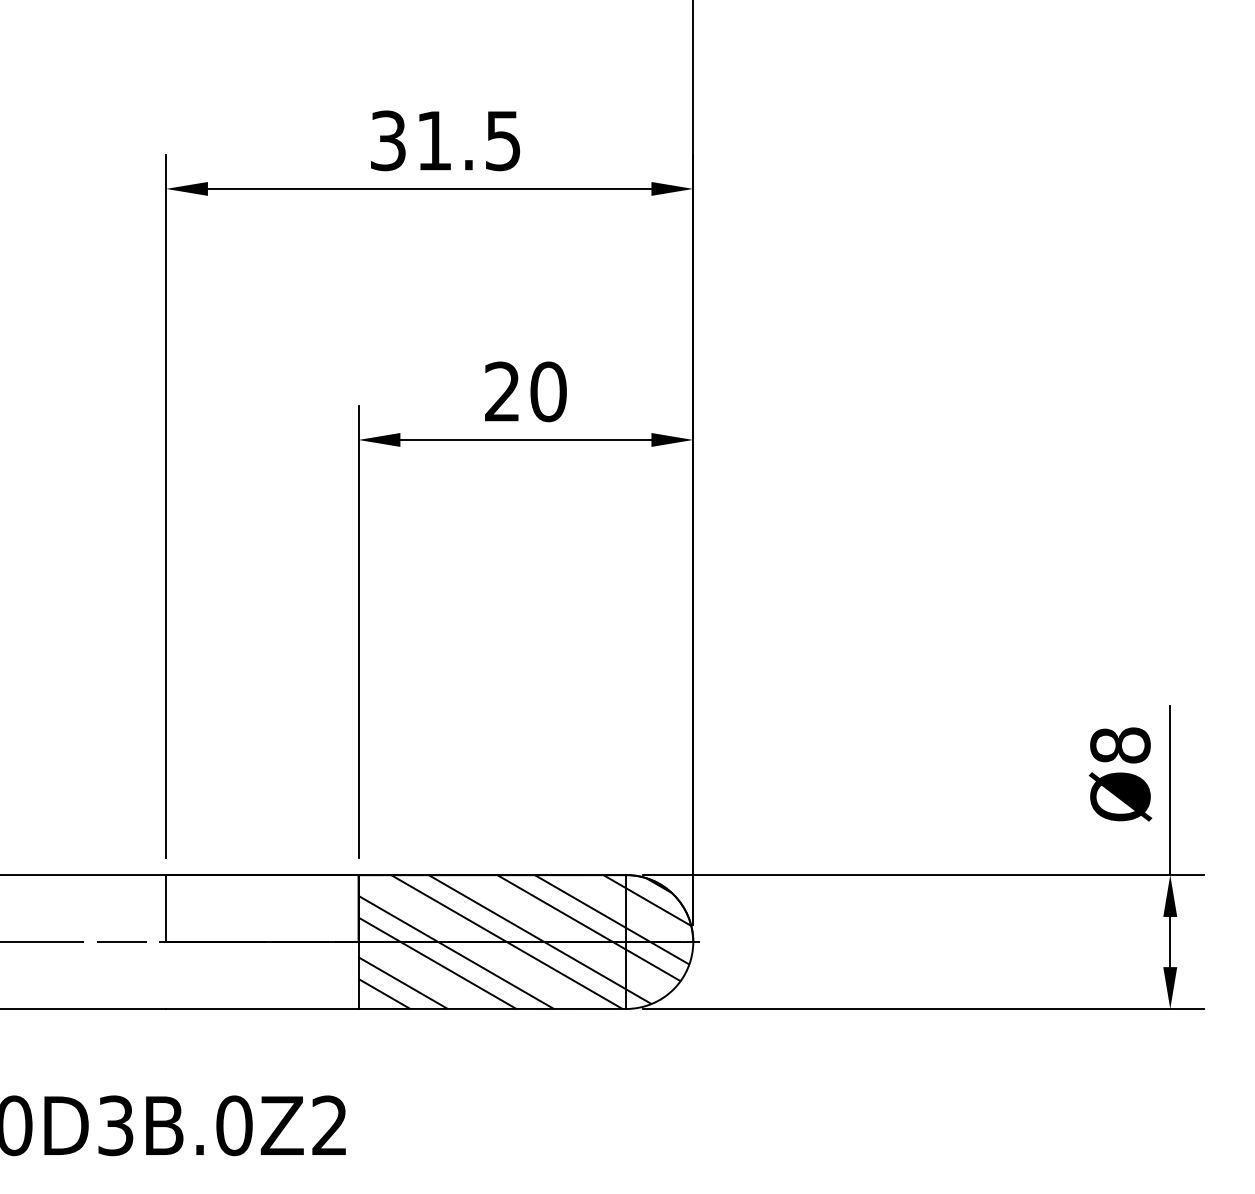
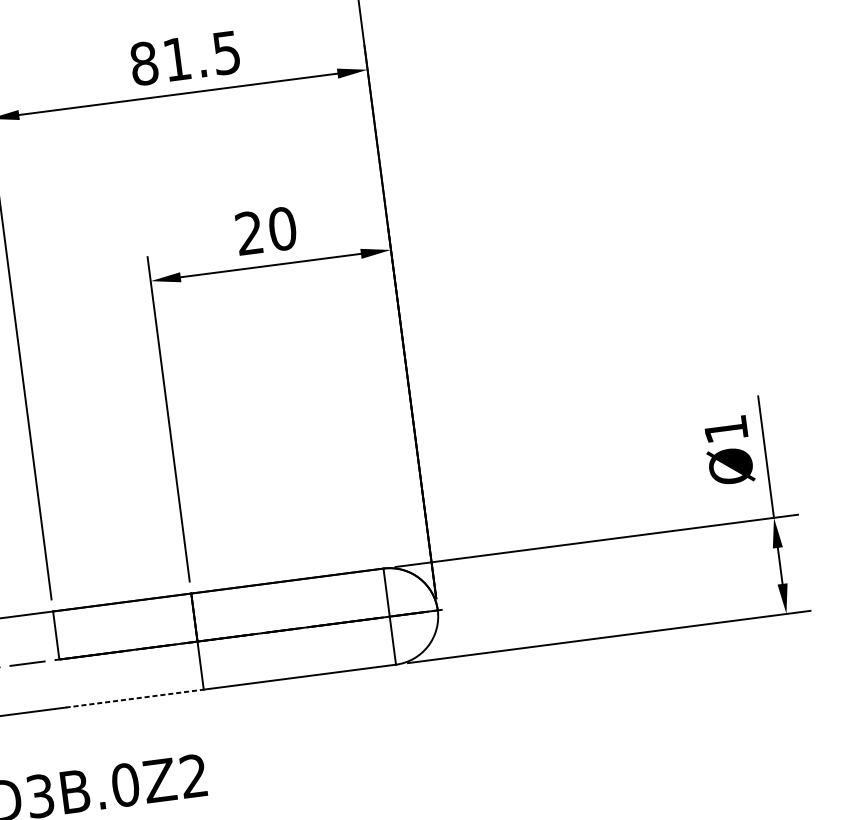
text: (388, 140) -> (144, 63), 31.5 -> 81.5
text: (1120, 745) -> (726, 429), Ø8 -> Ø1
hatch: (524, 941) -> (316, 625), removed
line: (262, 1008) -> (134, 698), solid -> dashed

